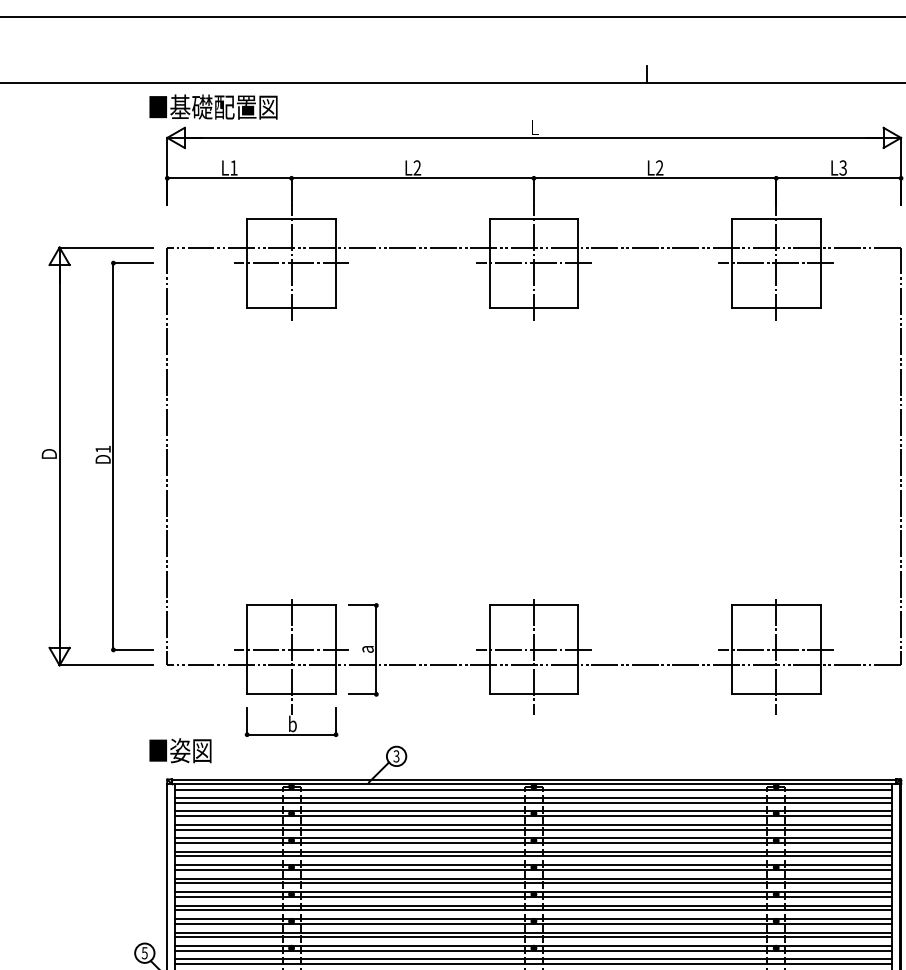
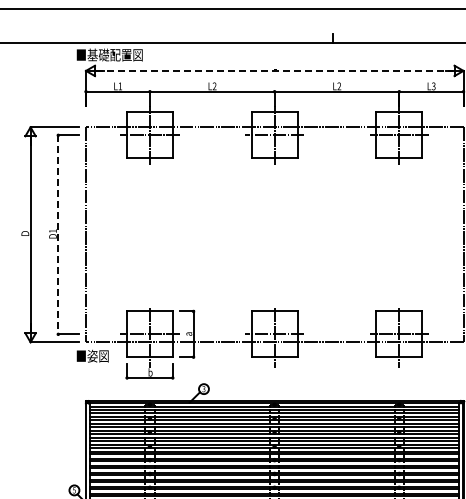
line: (535, 137) -> (275, 70), solid -> dashed
line: (113, 455) -> (58, 234), solid -> dashed
text: (179, 749) -> (92, 355), moved

